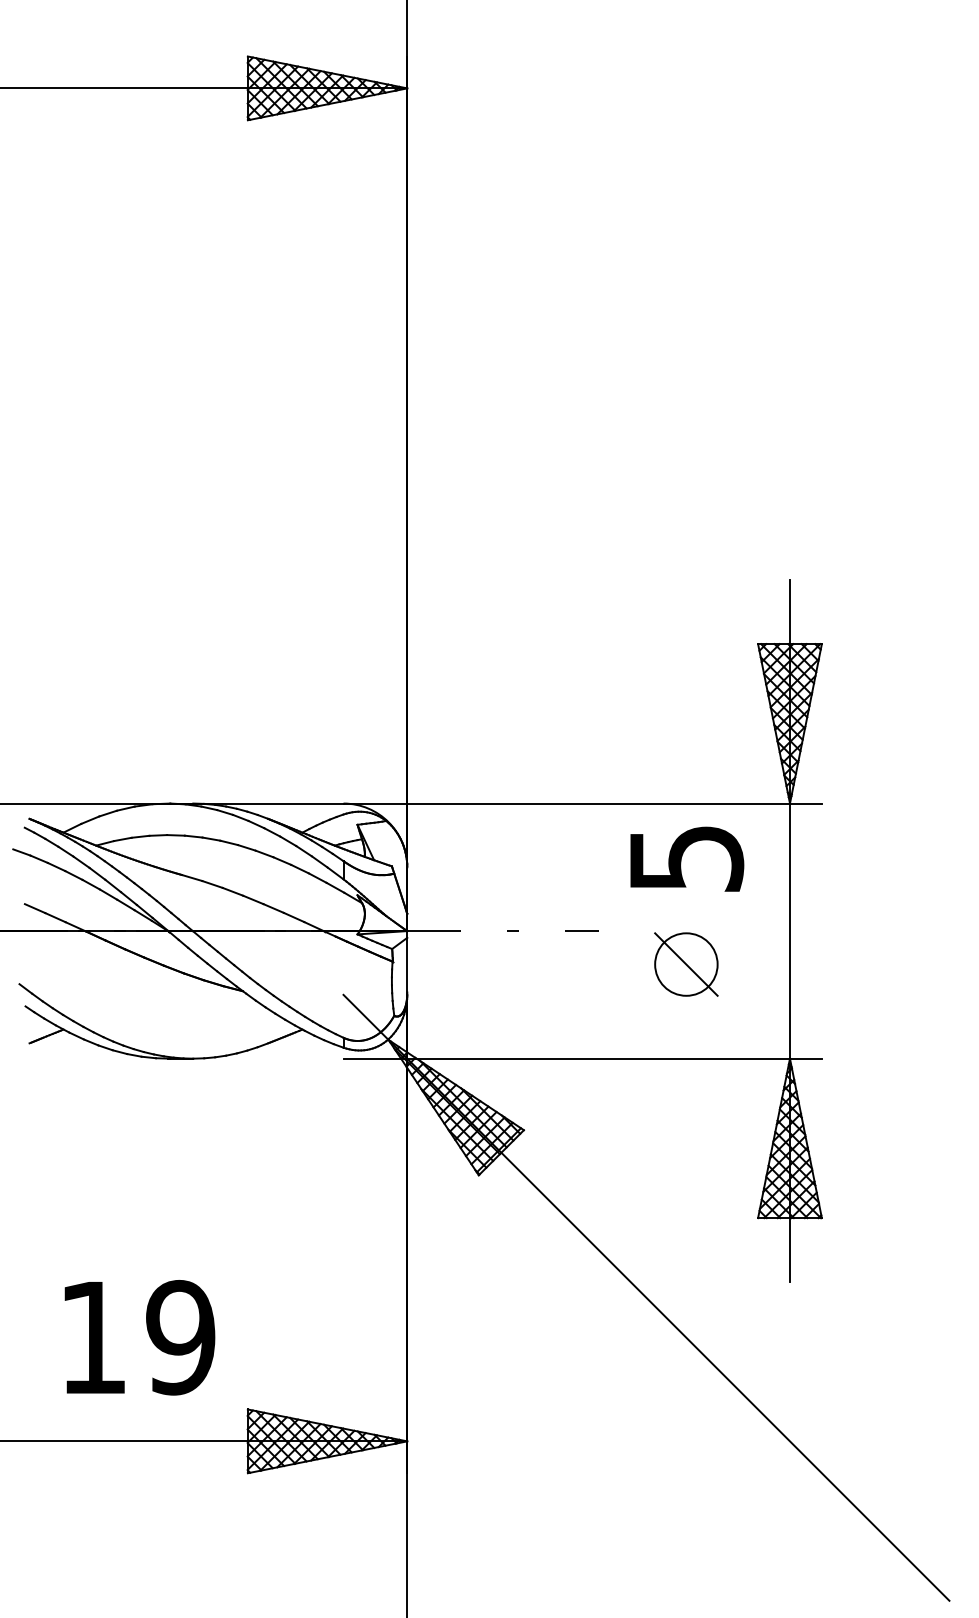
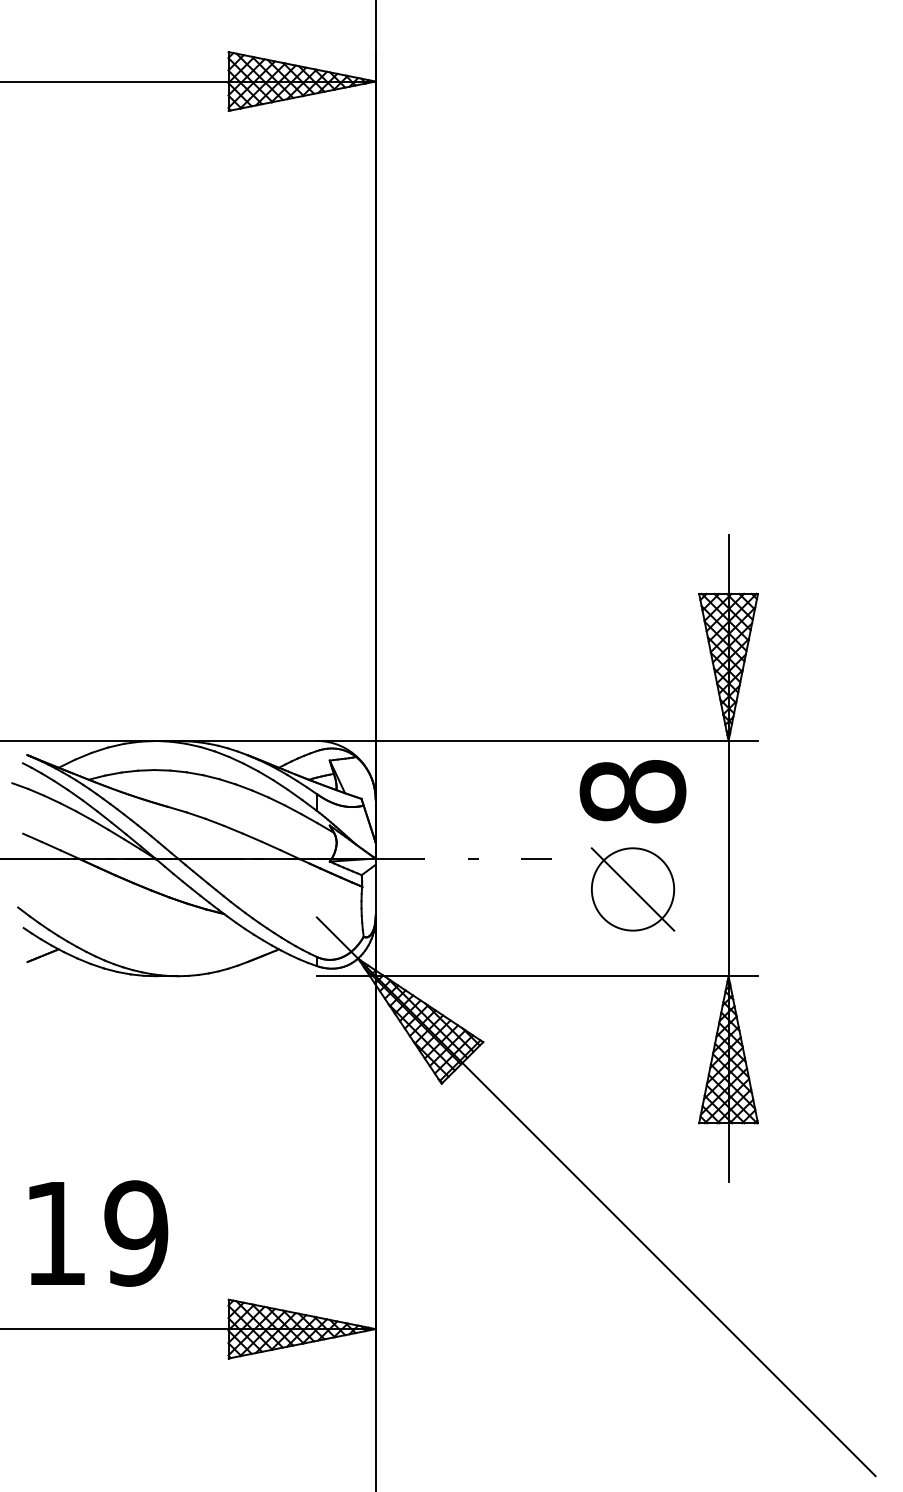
text: (686, 858) -> (633, 791), 5 -> 8
part: (686, 964) -> (633, 889), size x1.43
text: (139, 1337) -> (98, 1233), moved

